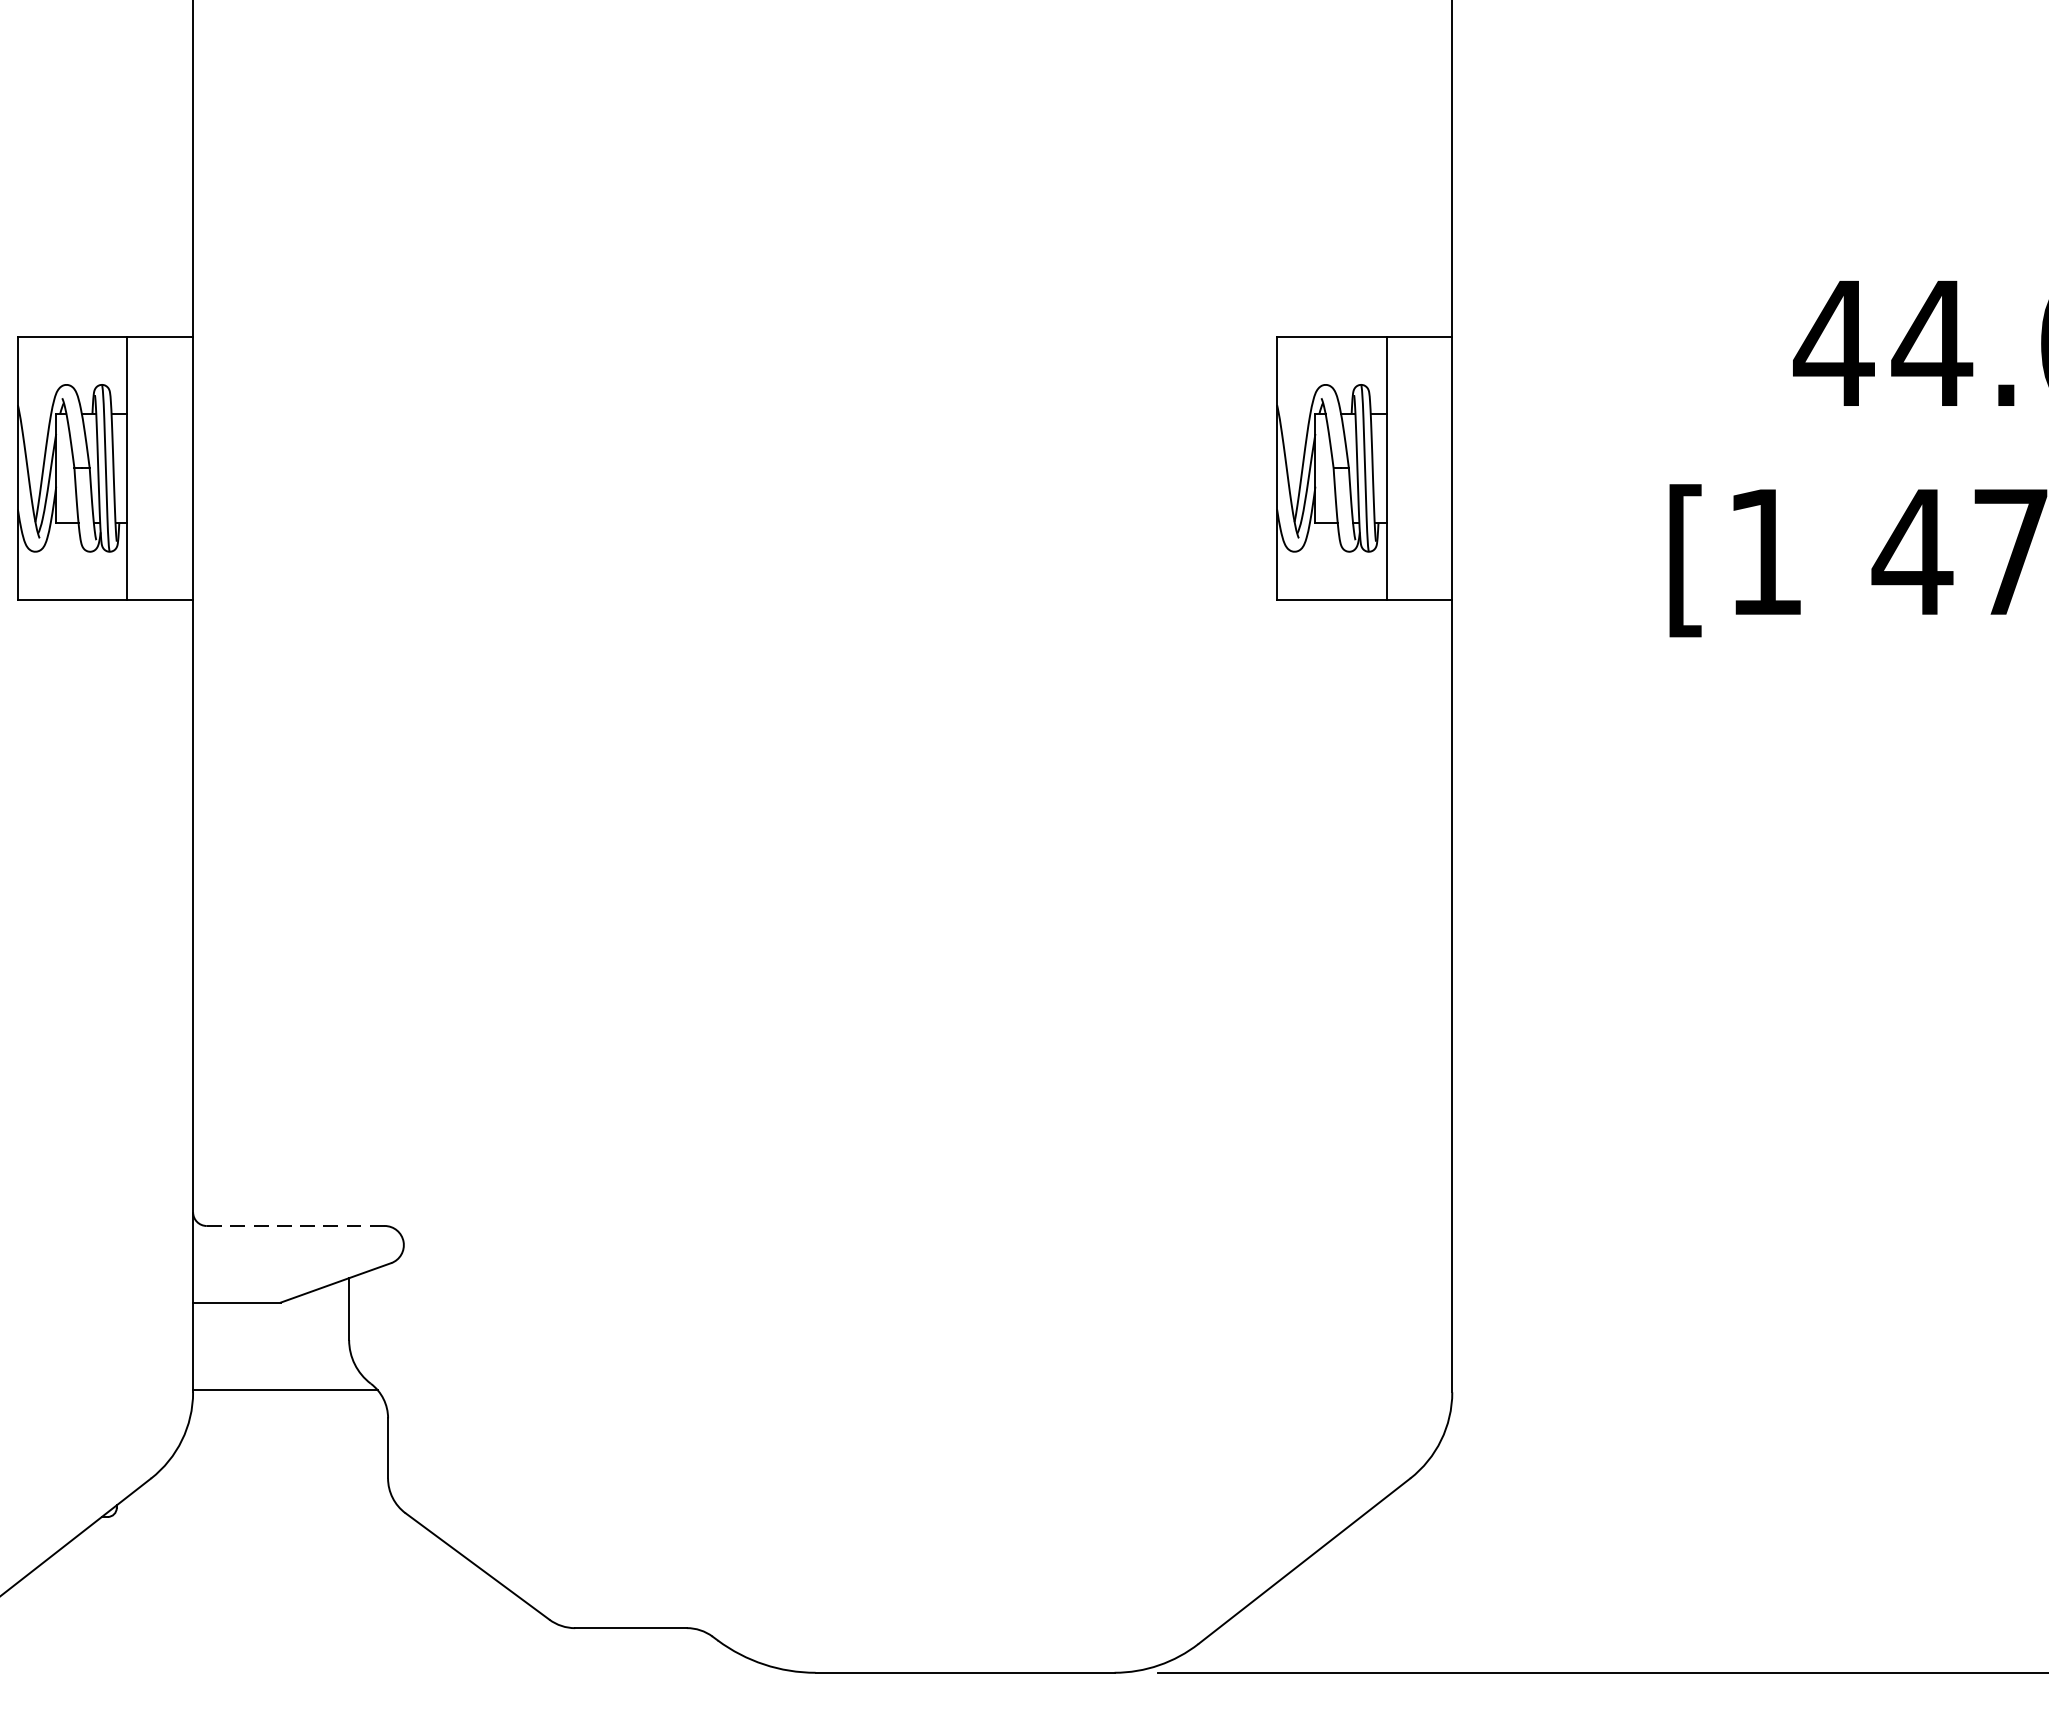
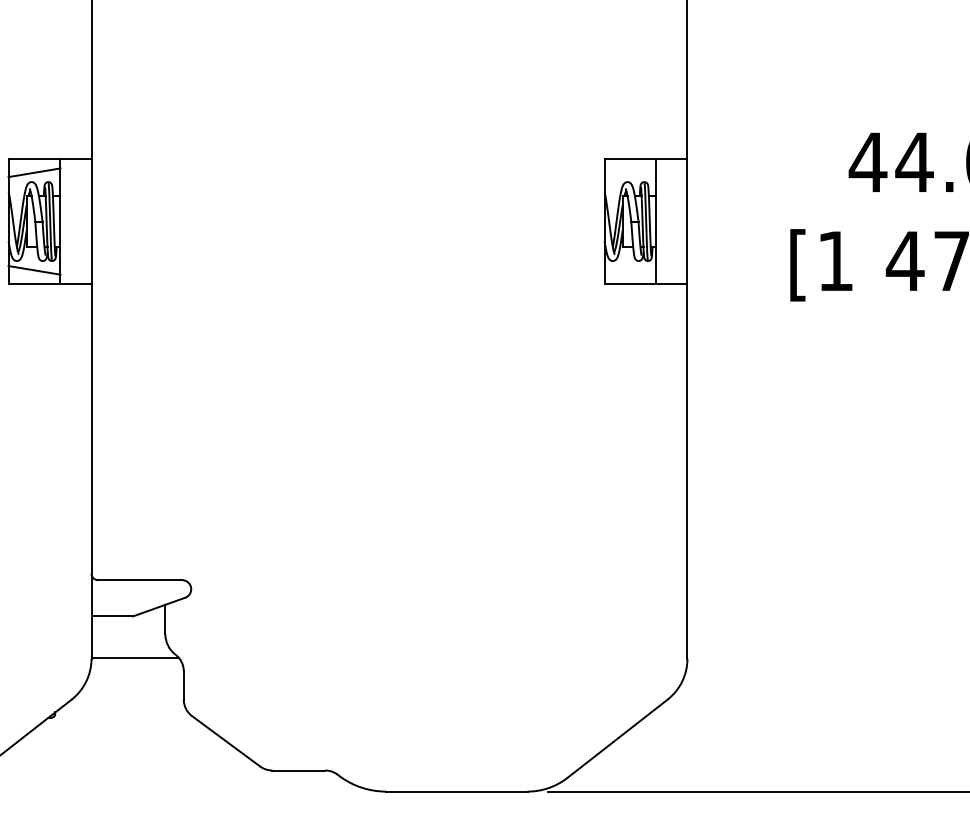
line: (72, 364) -> (34, 172), added
line: (72, 571) -> (34, 270), added
line: (294, 1226) -> (139, 580), dashed -> solid

